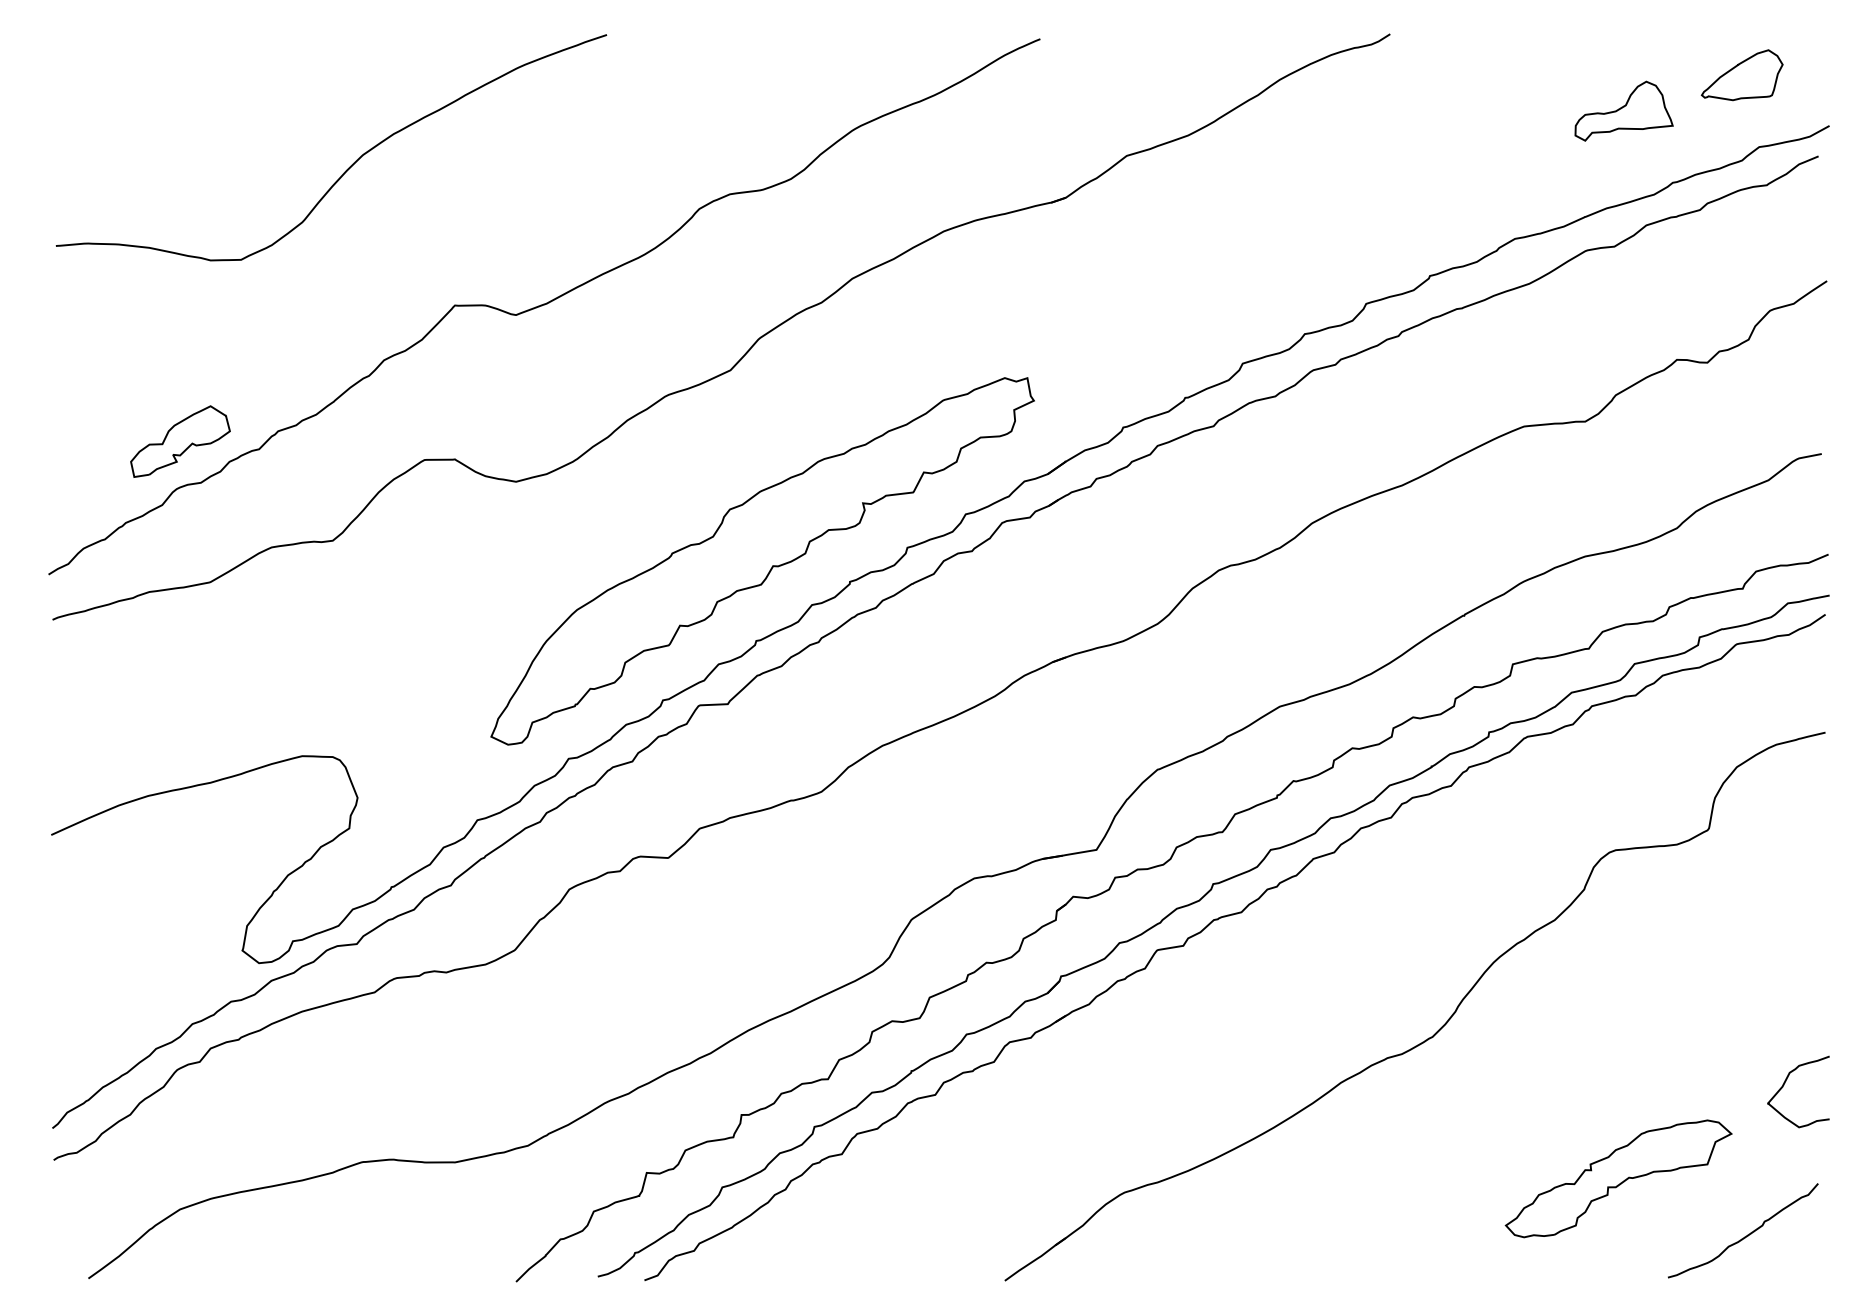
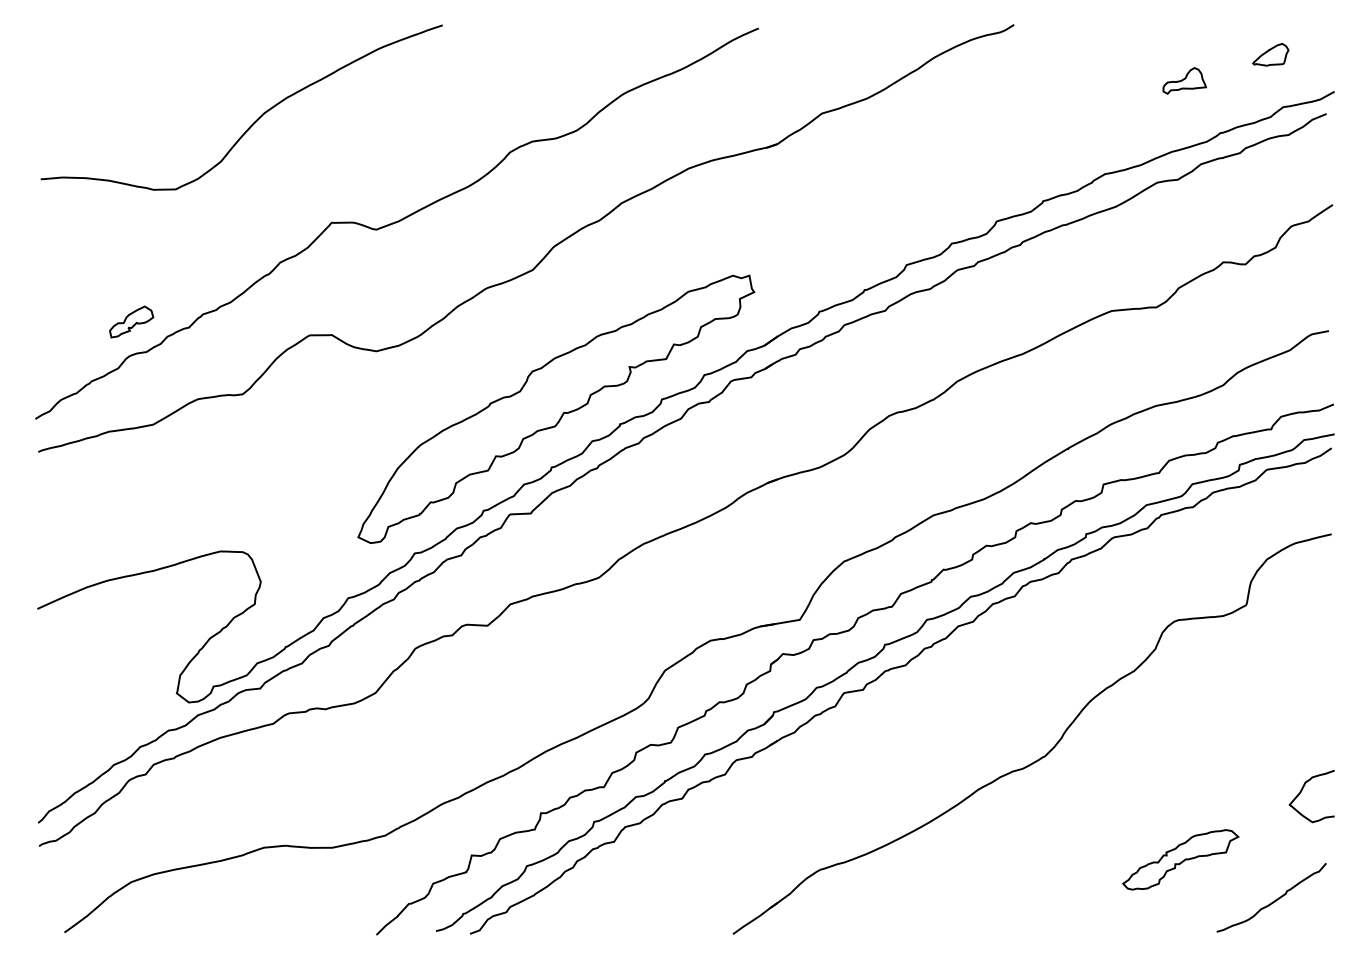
part: (1741, 75) -> (1270, 54), size x0.6
part: (1623, 110) -> (1184, 80), size x0.6
part: (180, 441) -> (131, 321), size x0.6
part: (1618, 1178) -> (1180, 859), size x0.7

